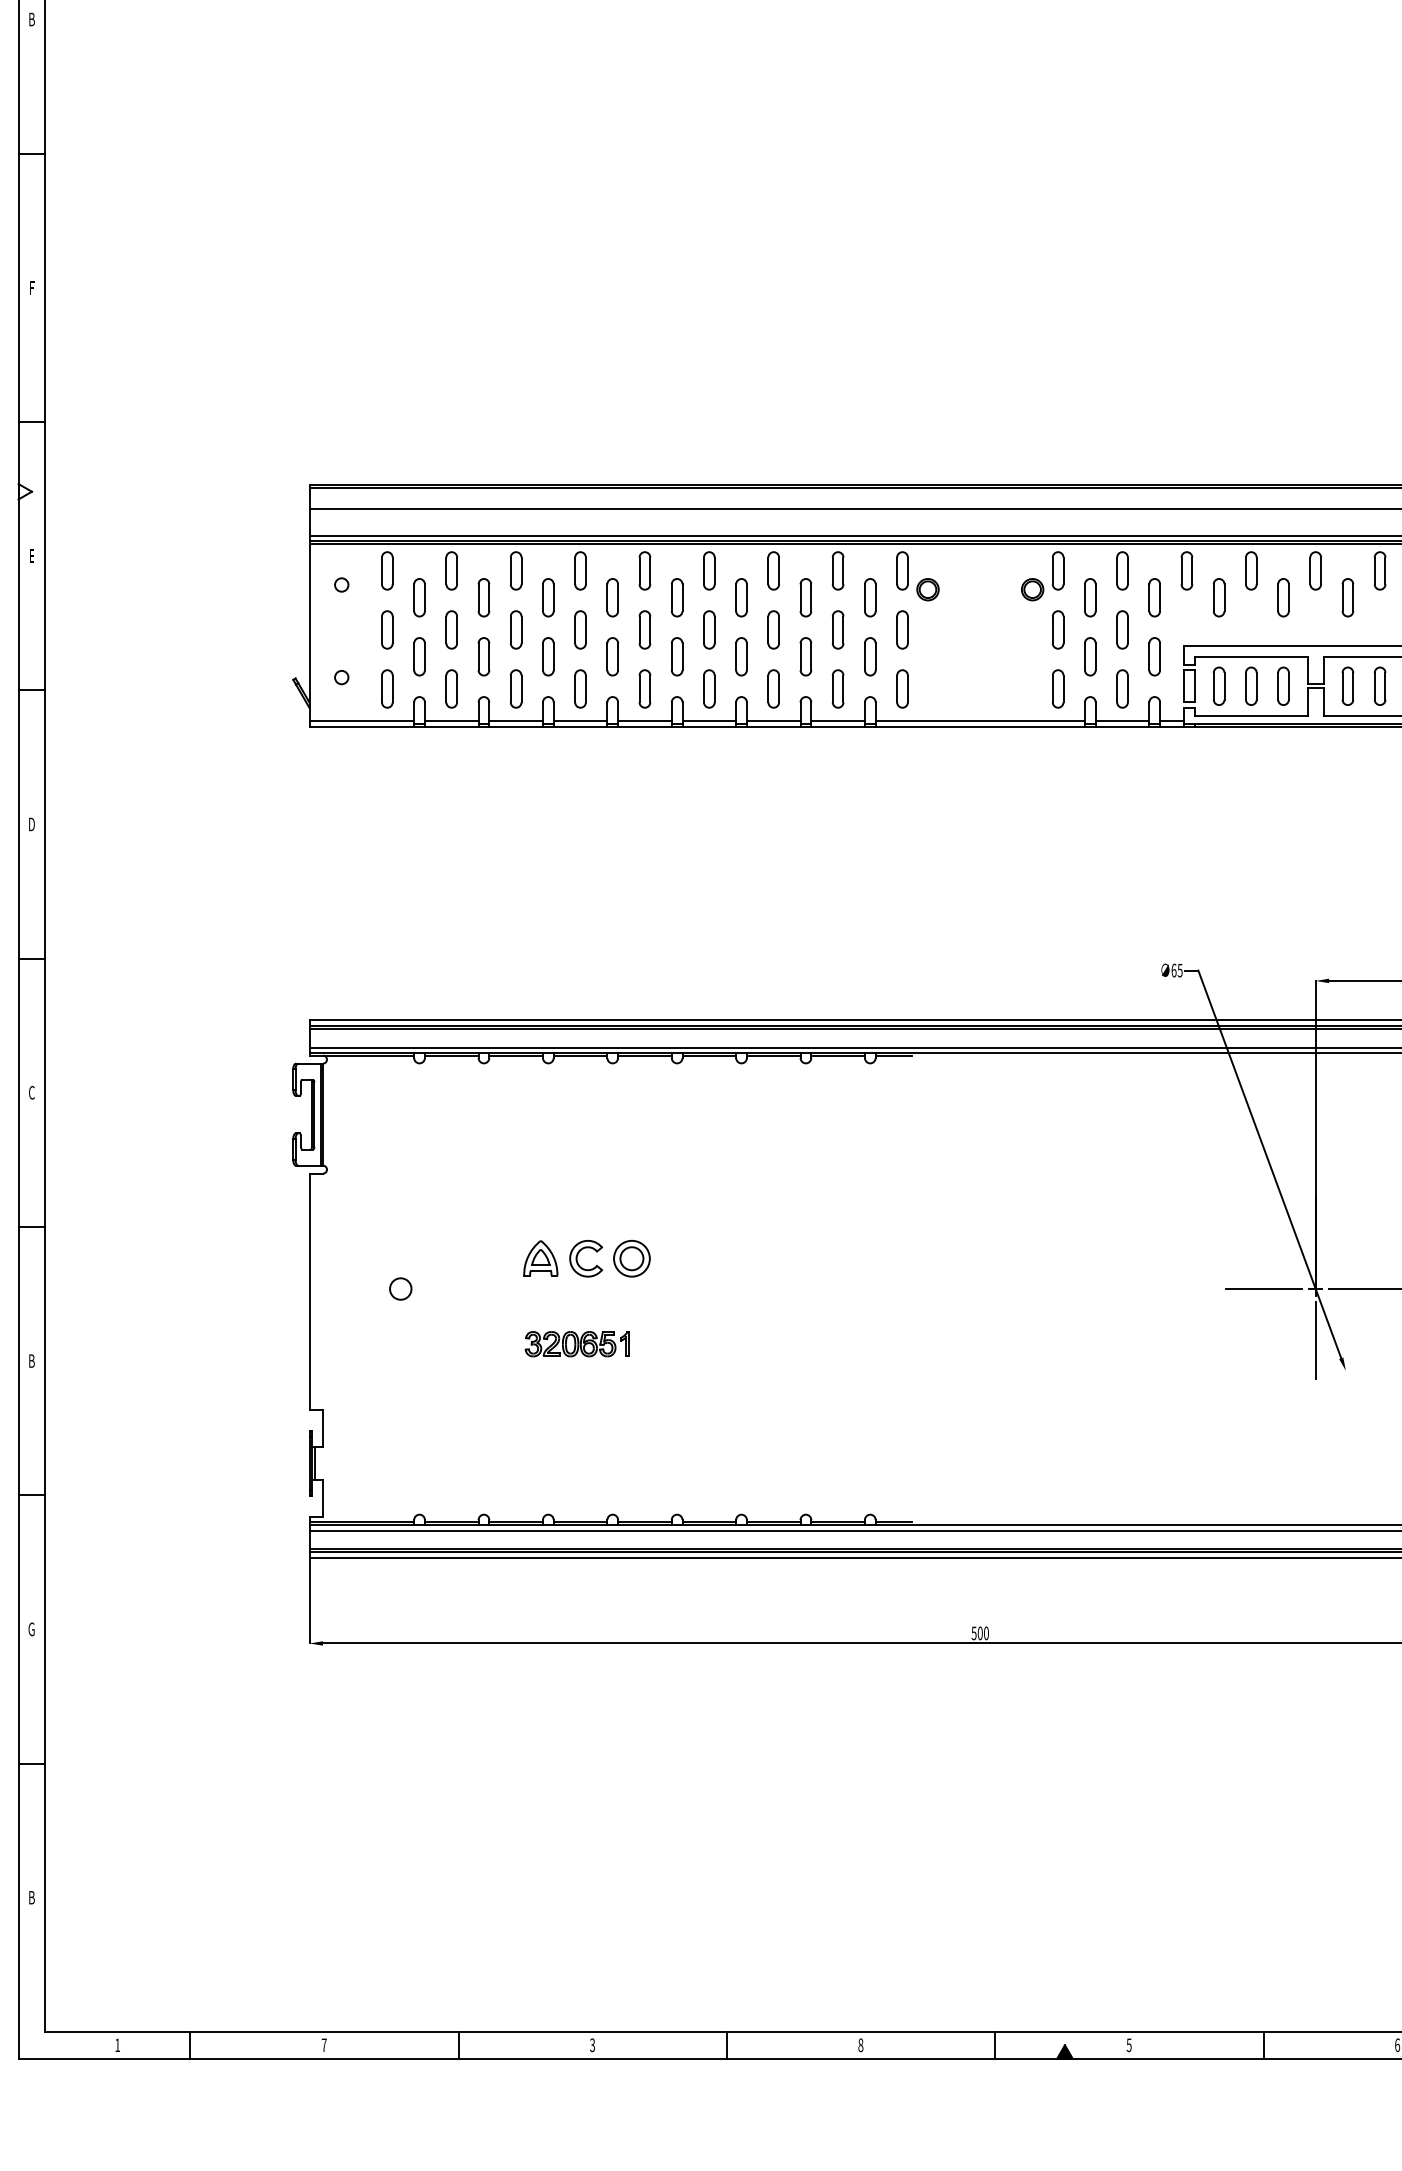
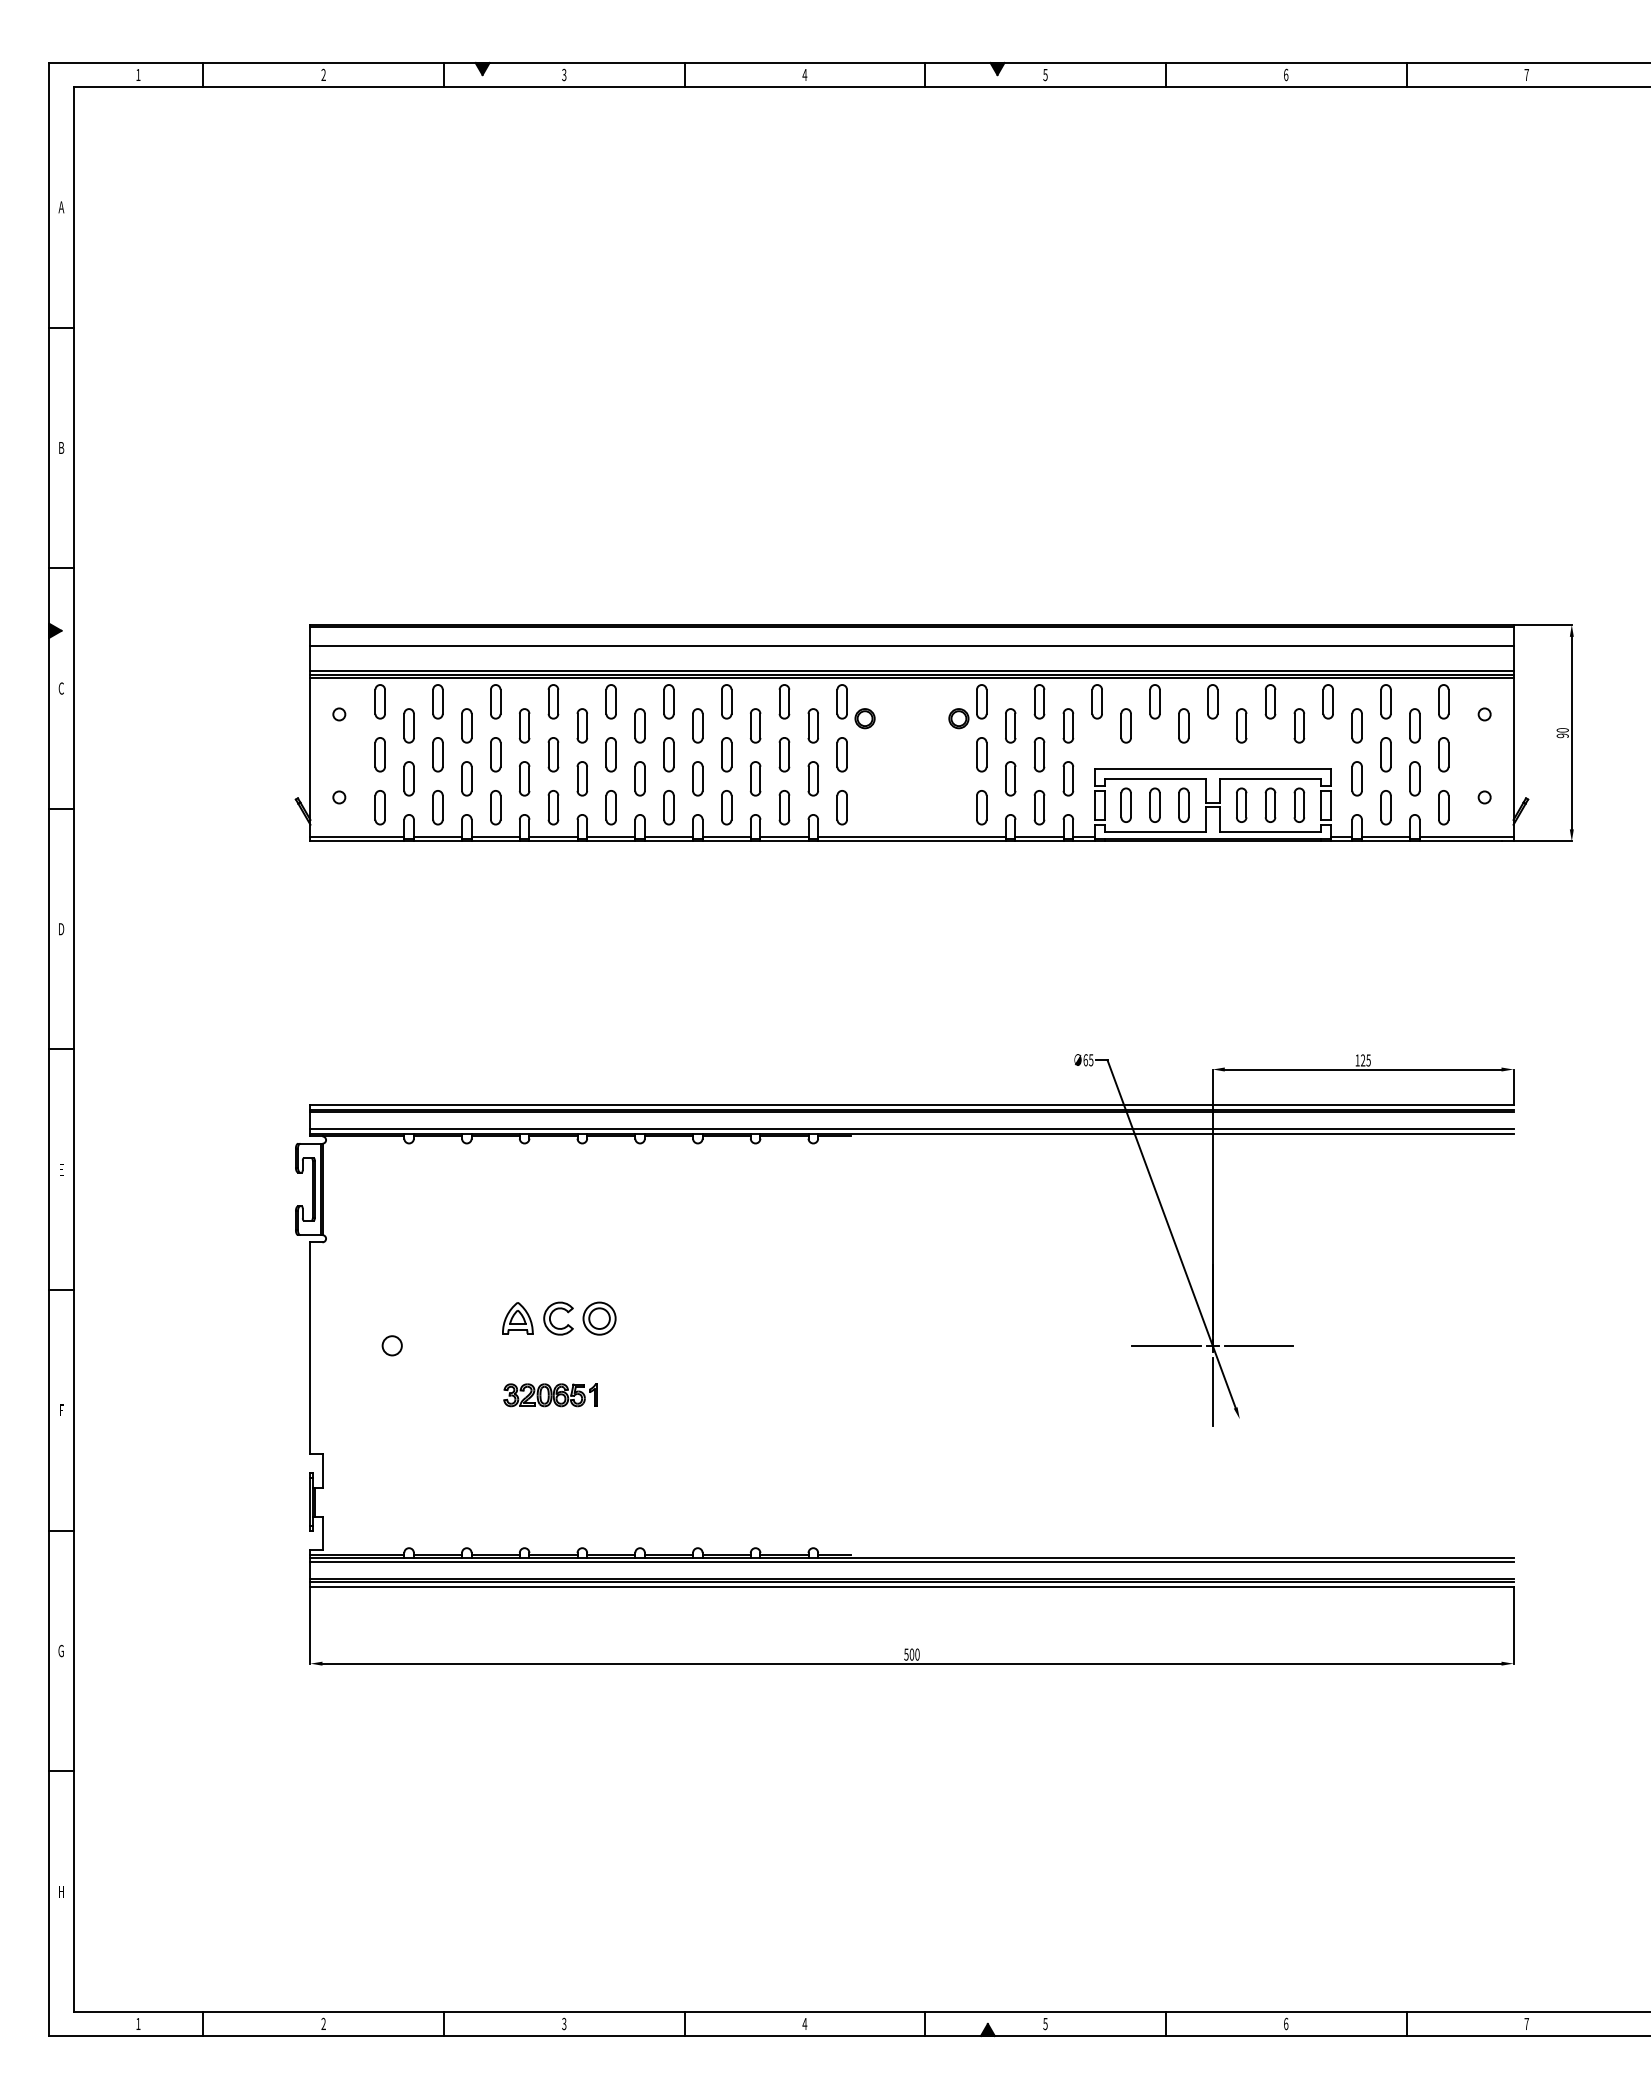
text: (31, 19) -> (61, 207), B -> A
text: (31, 287) -> (61, 447), F -> B
fill: (25, 491) -> (55, 630), added
text: (30, 556) -> (60, 688), E -> C
text: (31, 1092) -> (61, 1169), C -> E
text: (31, 1361) -> (61, 1410), B -> F
text: (31, 1897) -> (61, 1891), B -> H
text: (324, 2044) -> (323, 2023), 7 -> 2
text: (860, 2045) -> (804, 2024), 8 -> 4

